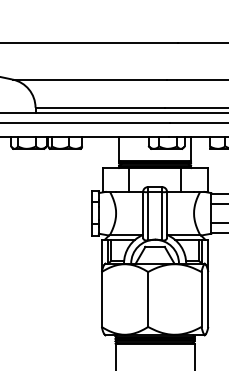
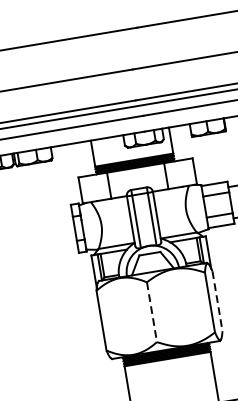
line: (148, 300) -> (152, 313), solid -> dashed
line: (208, 300) -> (217, 302), solid -> dashed

